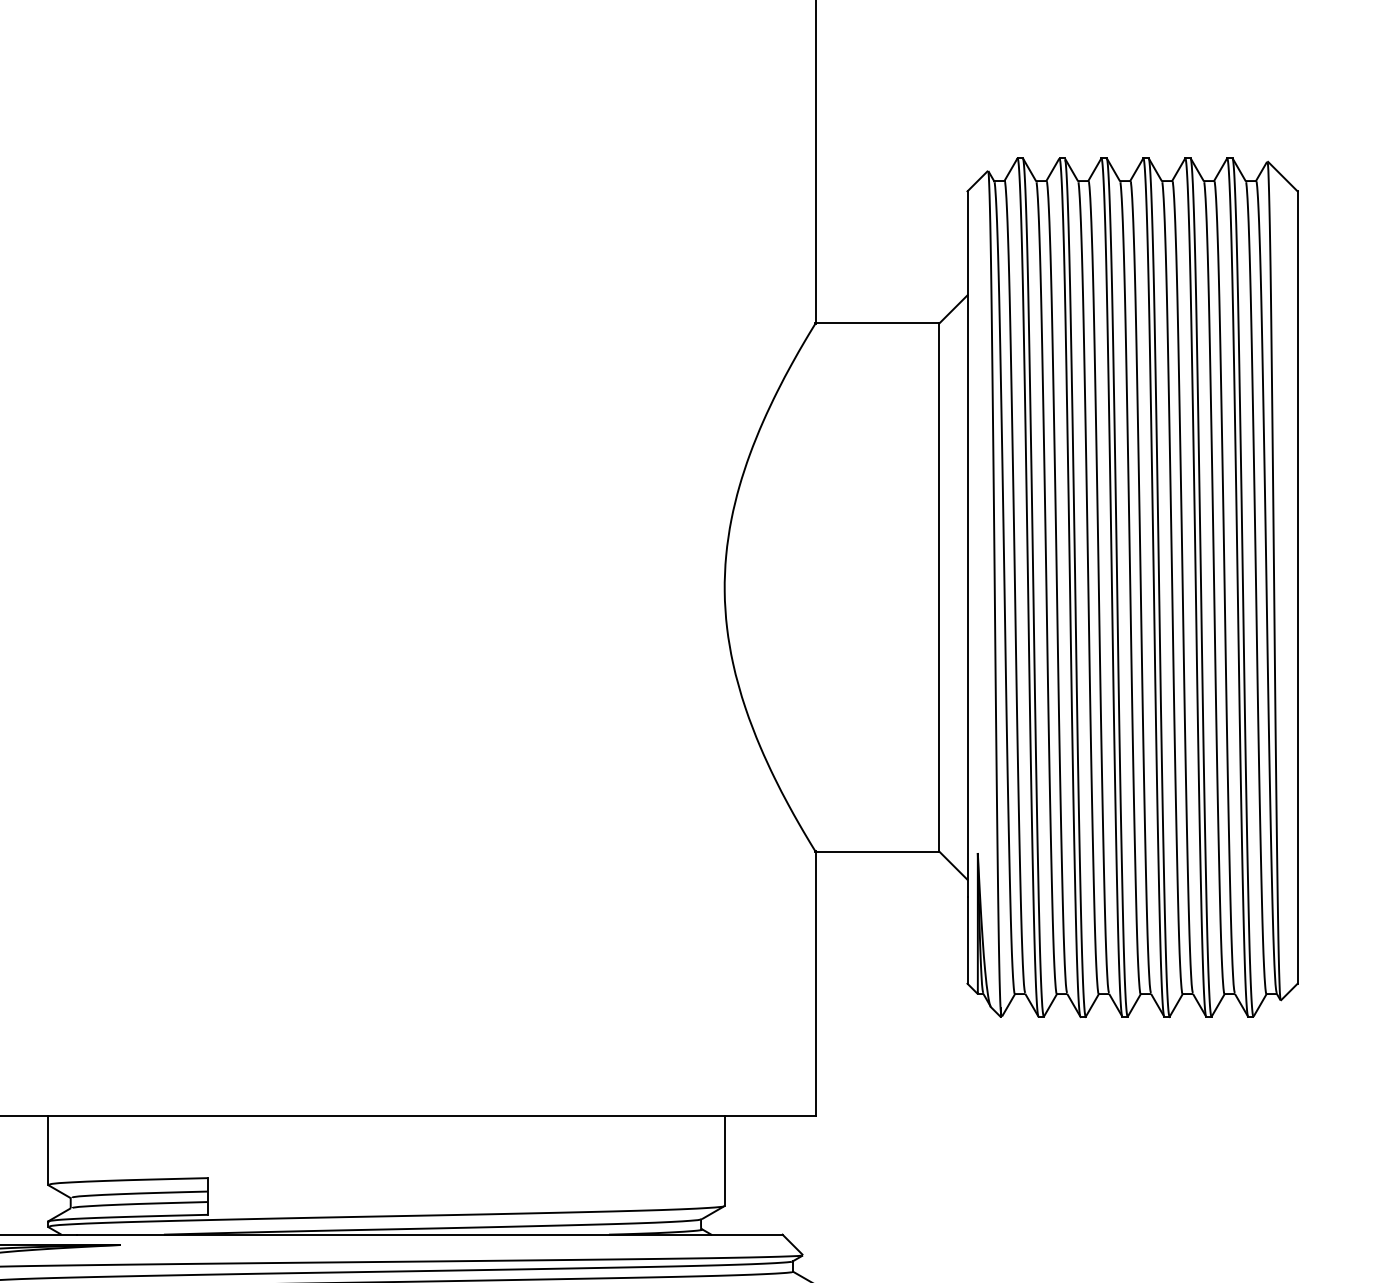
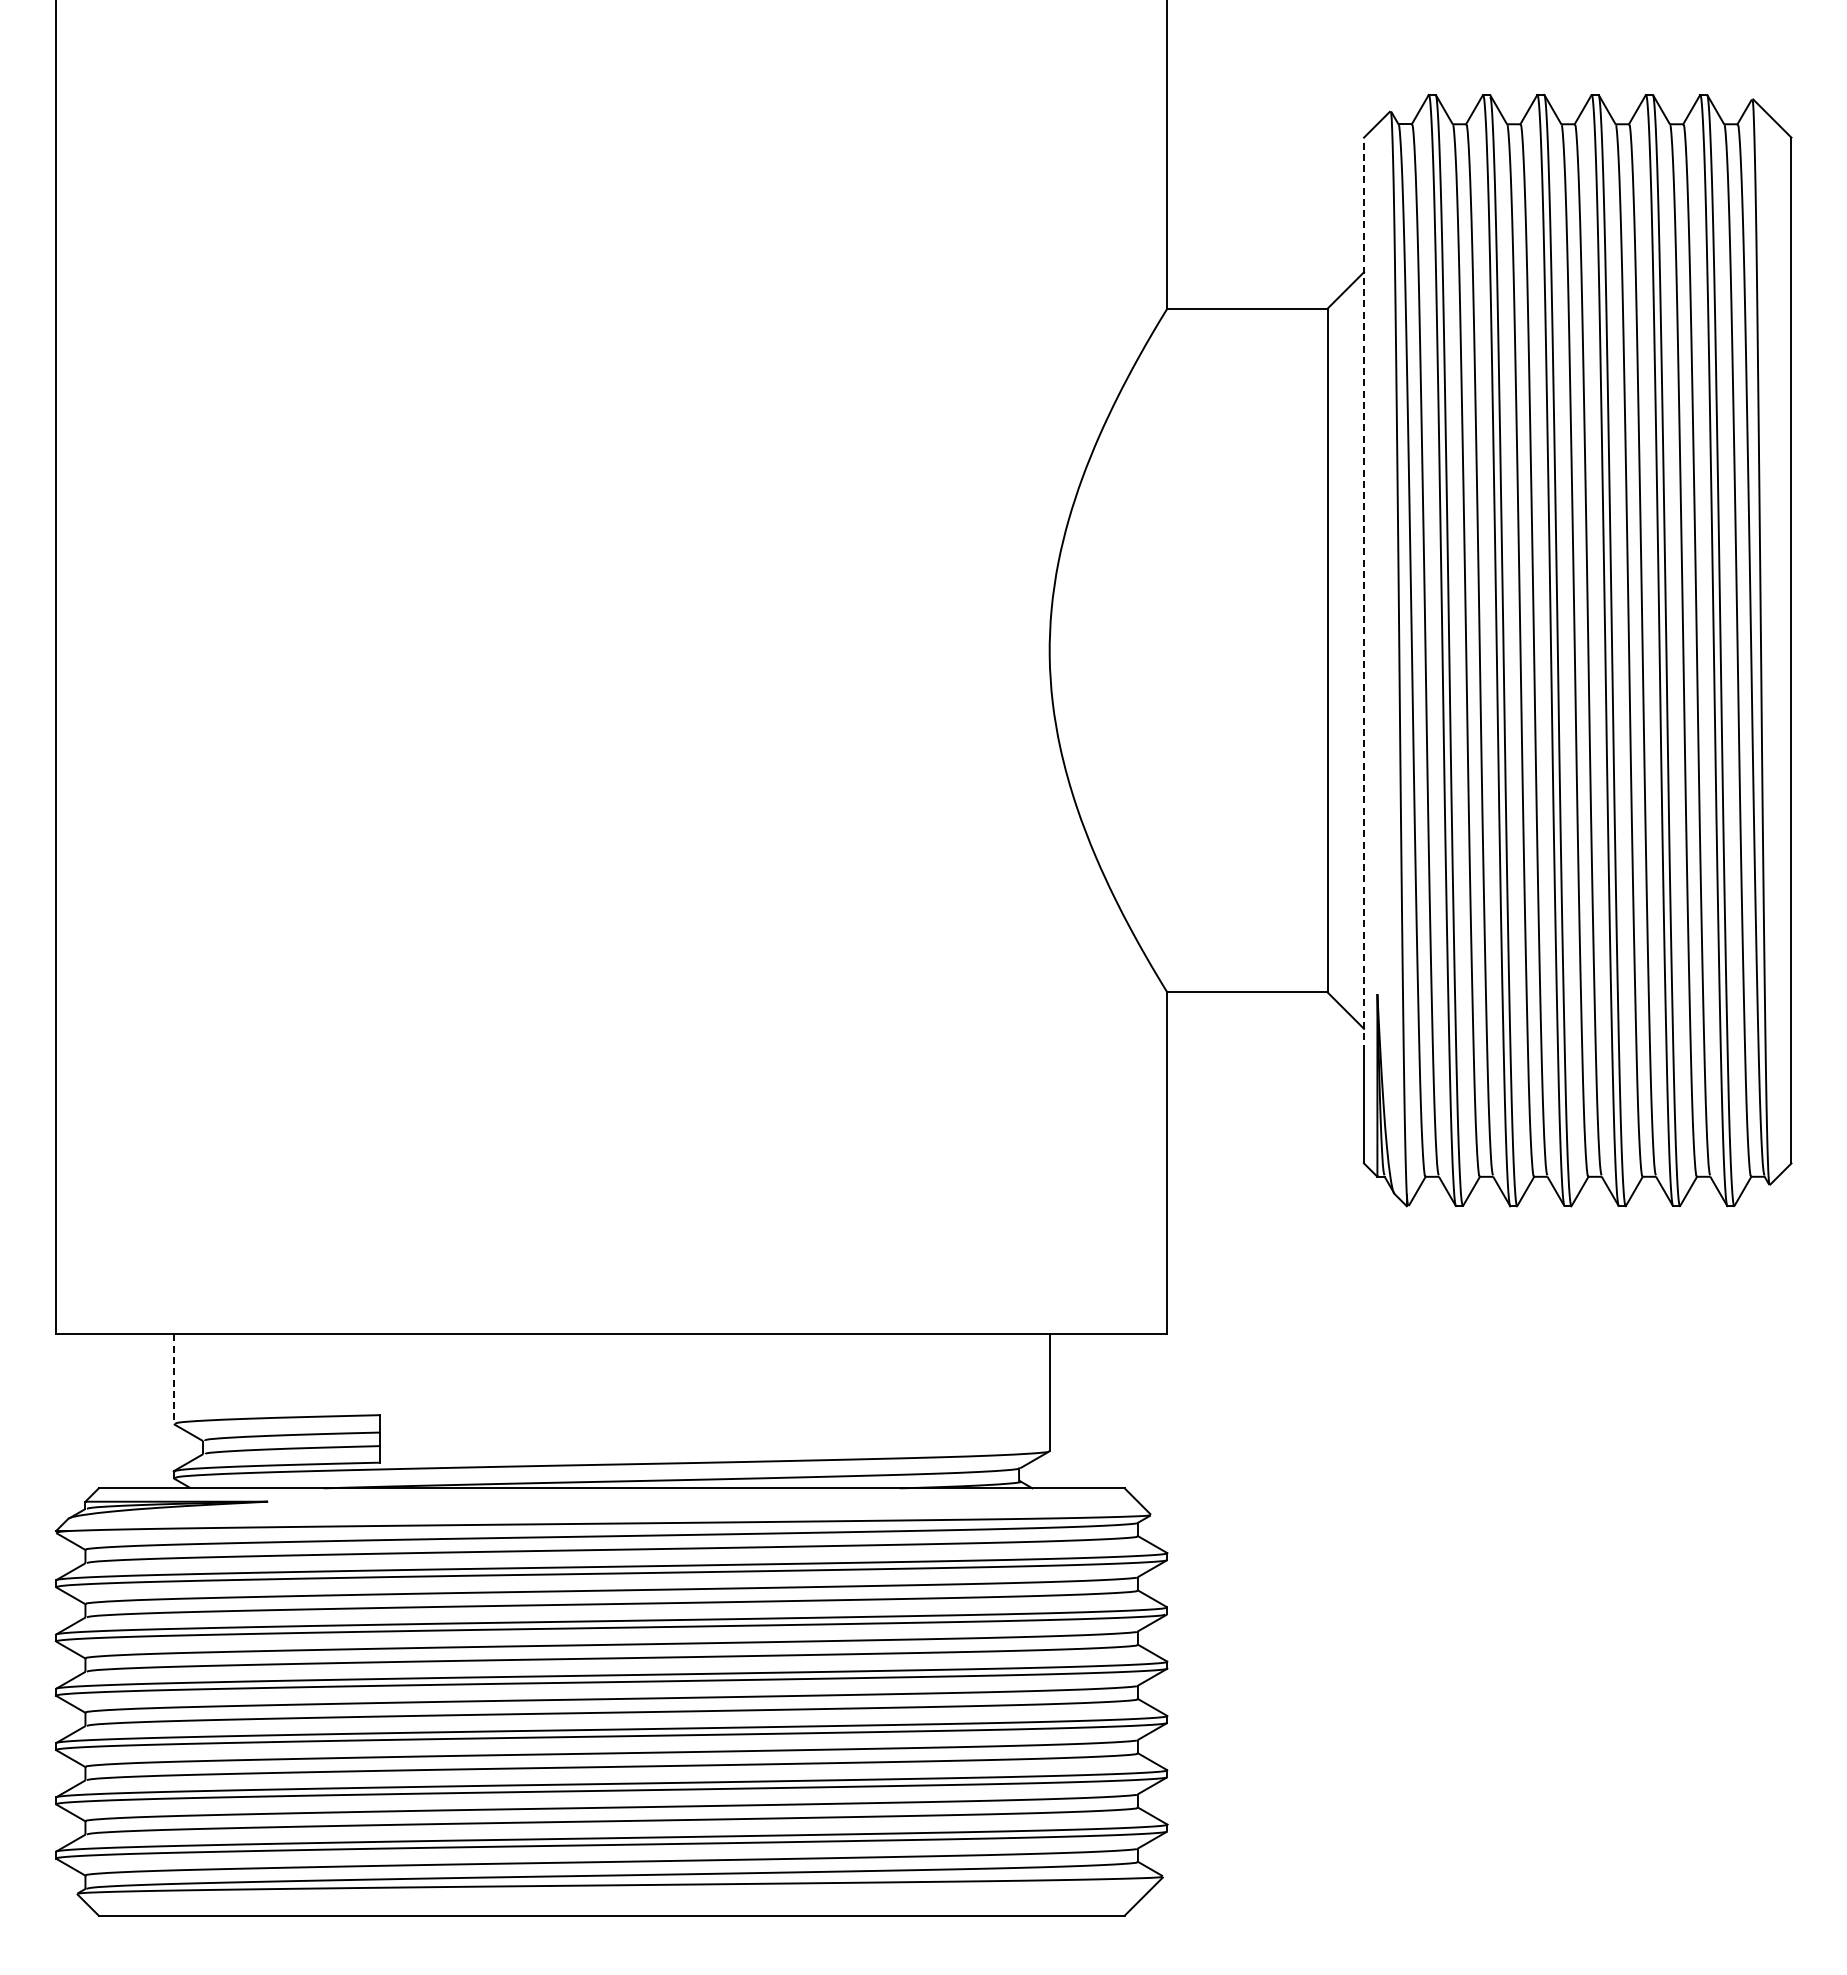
line: (967, 544) -> (1364, 594), solid -> dashed
line: (47, 1150) -> (173, 1379), solid -> dashed

